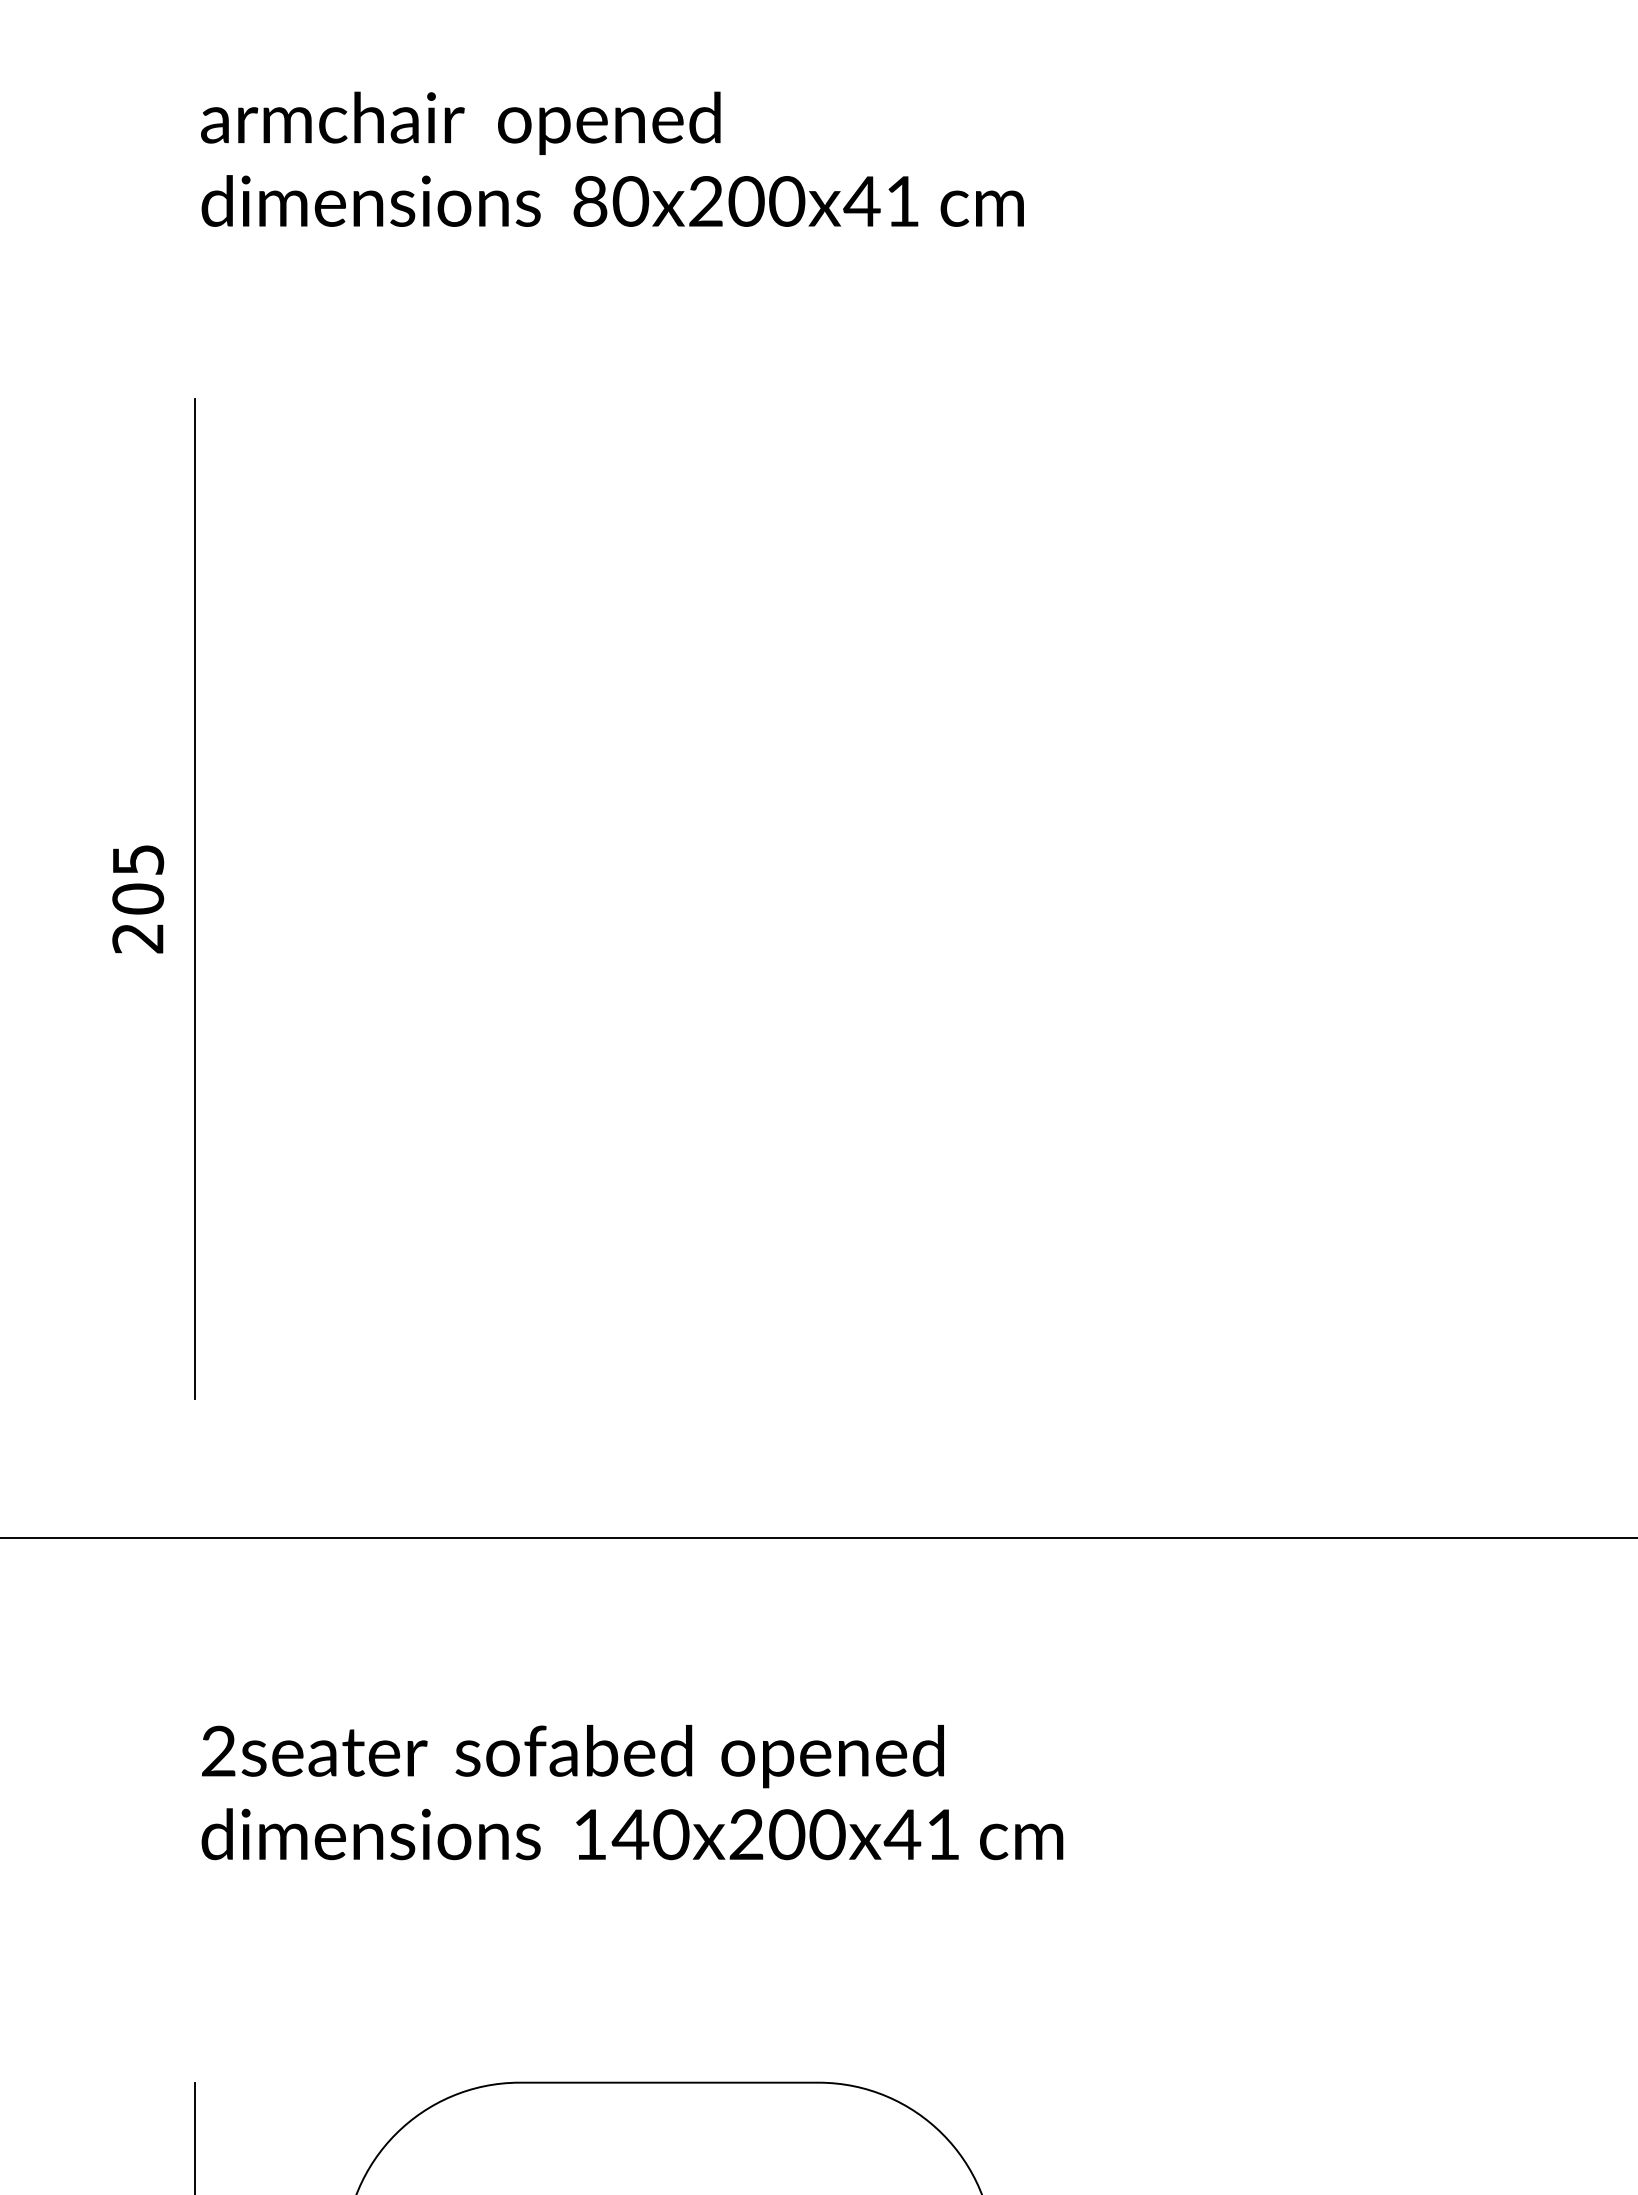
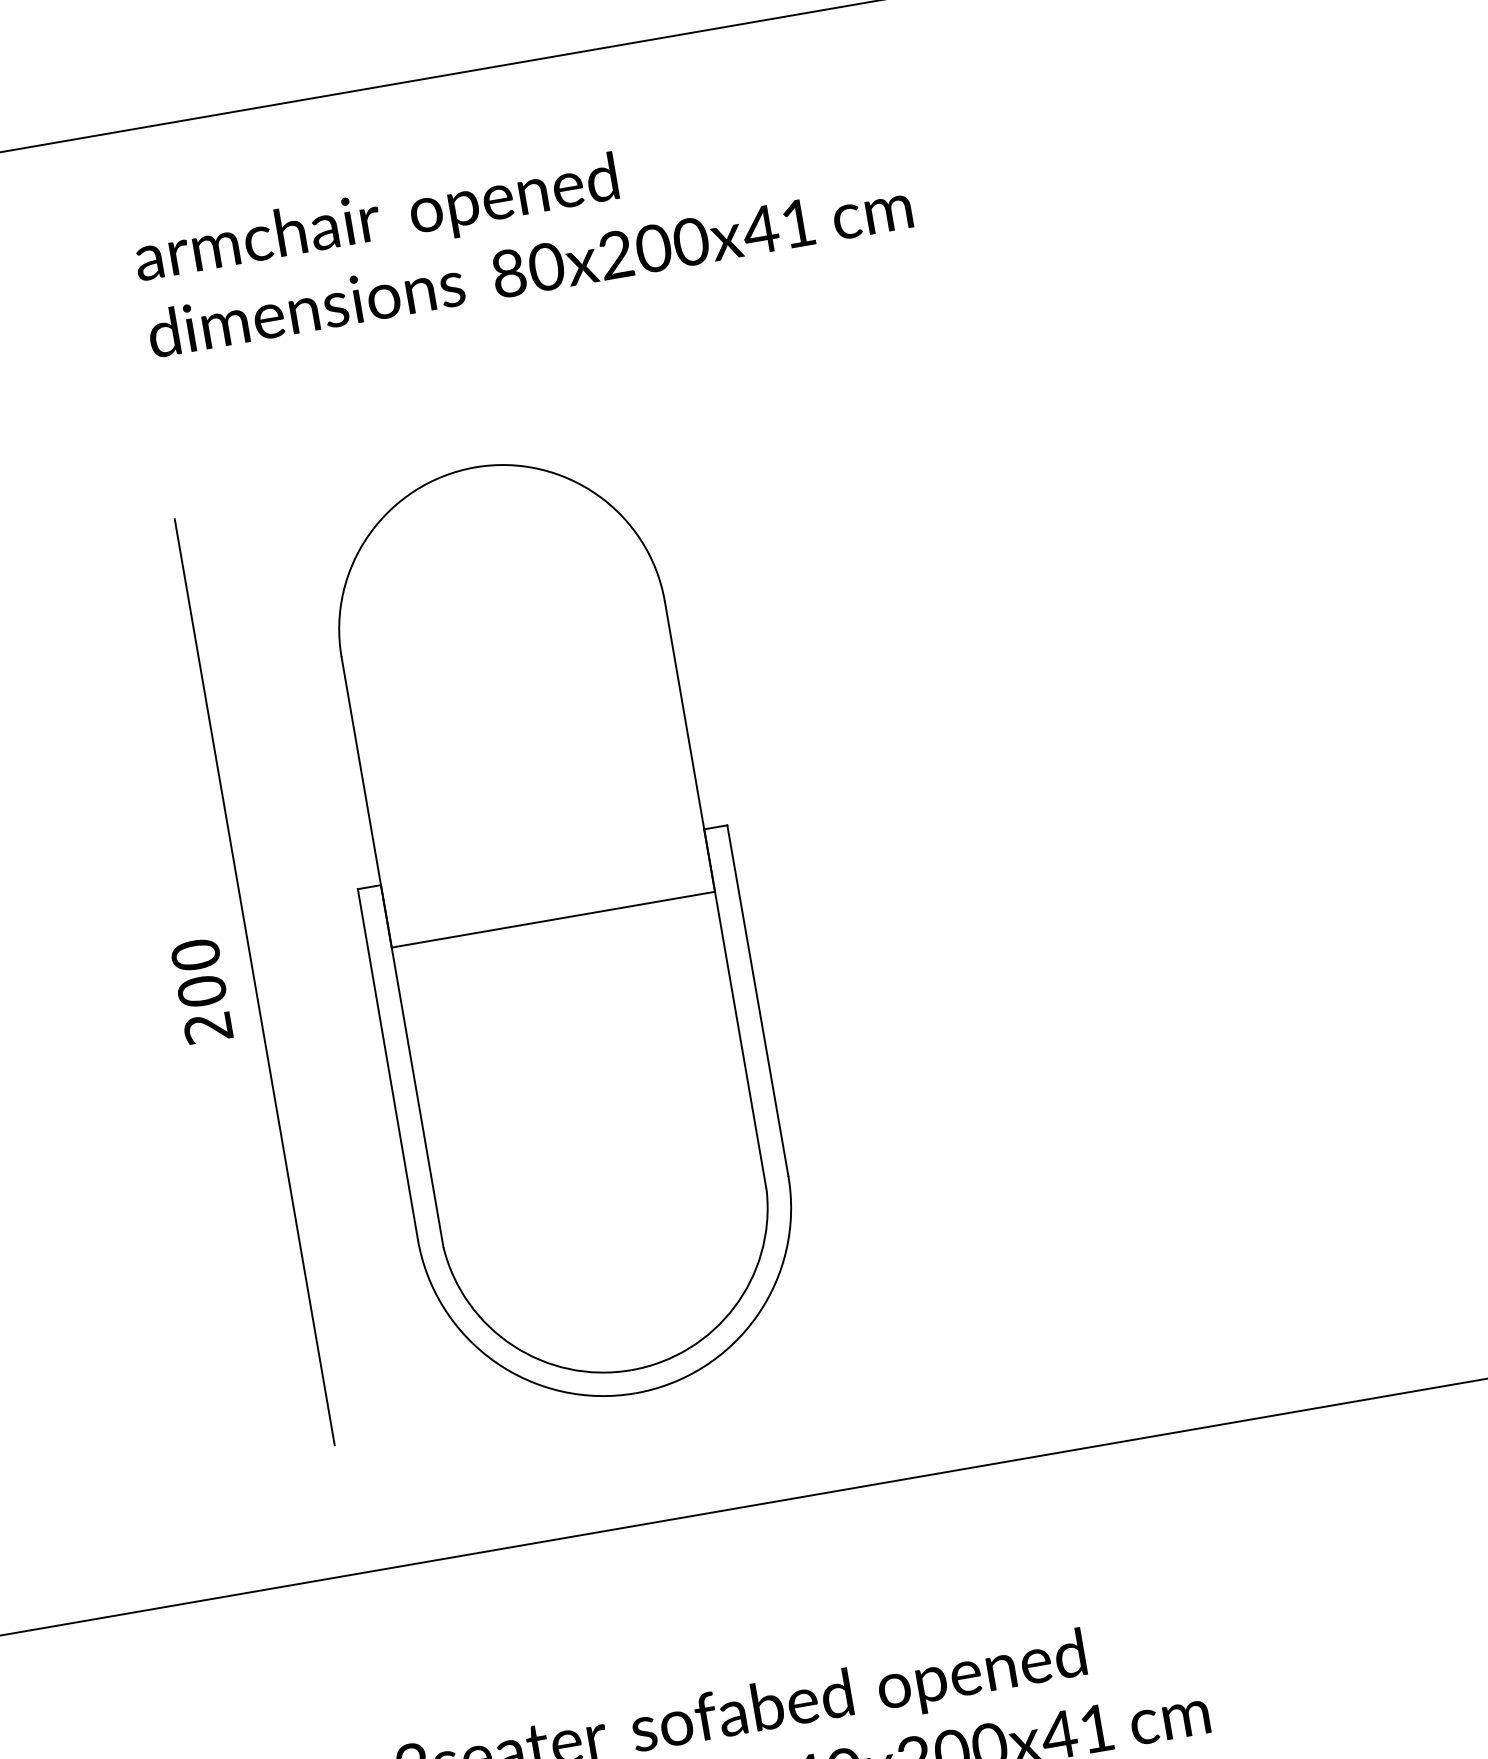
text: (138, 859) -> (196, 954), 205 -> 200
part: (519, 898) -> (554, 929), added

